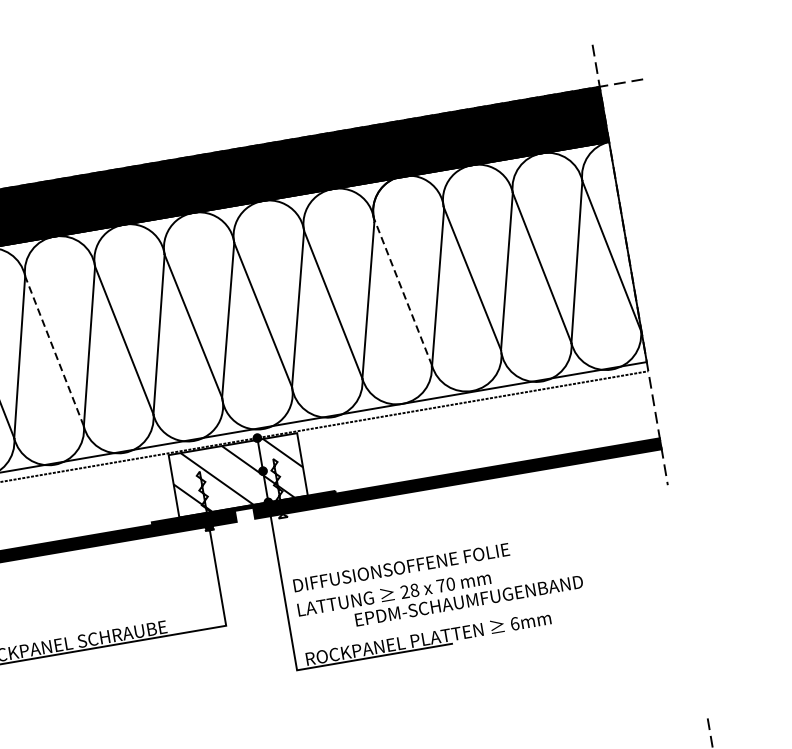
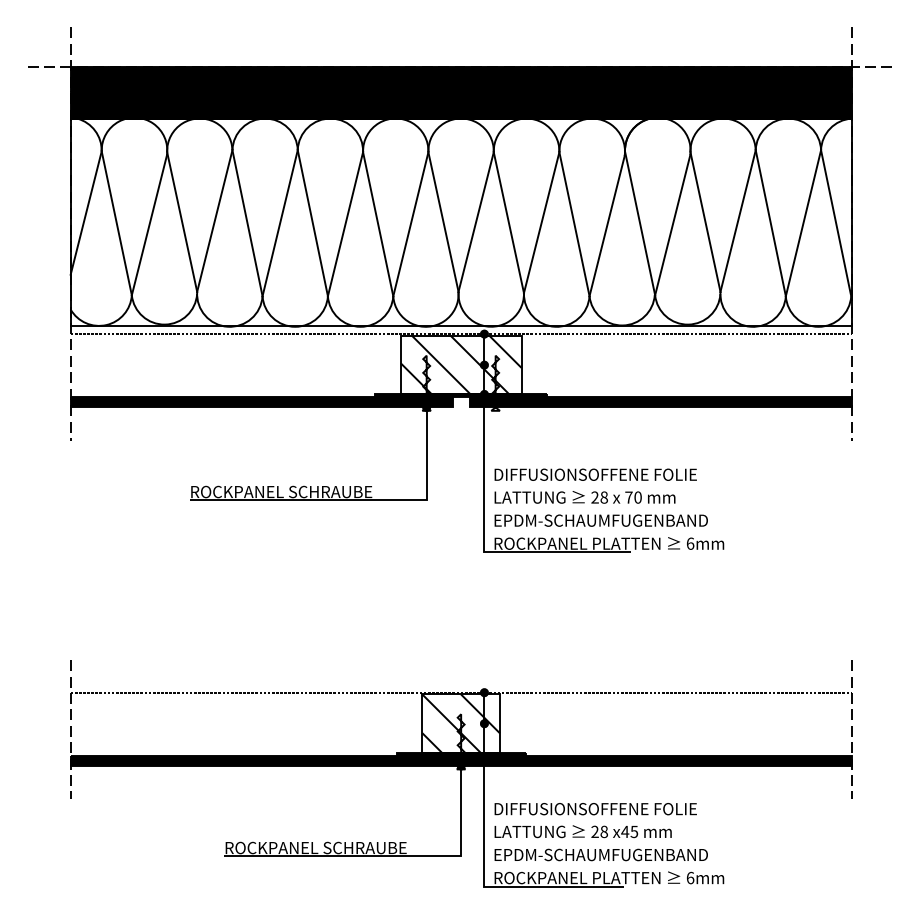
line: (403, 291) -> (640, 223), dashed -> solid
line: (54, 351) -> (312, 223), dashed -> solid
text: (468, 600) -> (600, 520), moved

